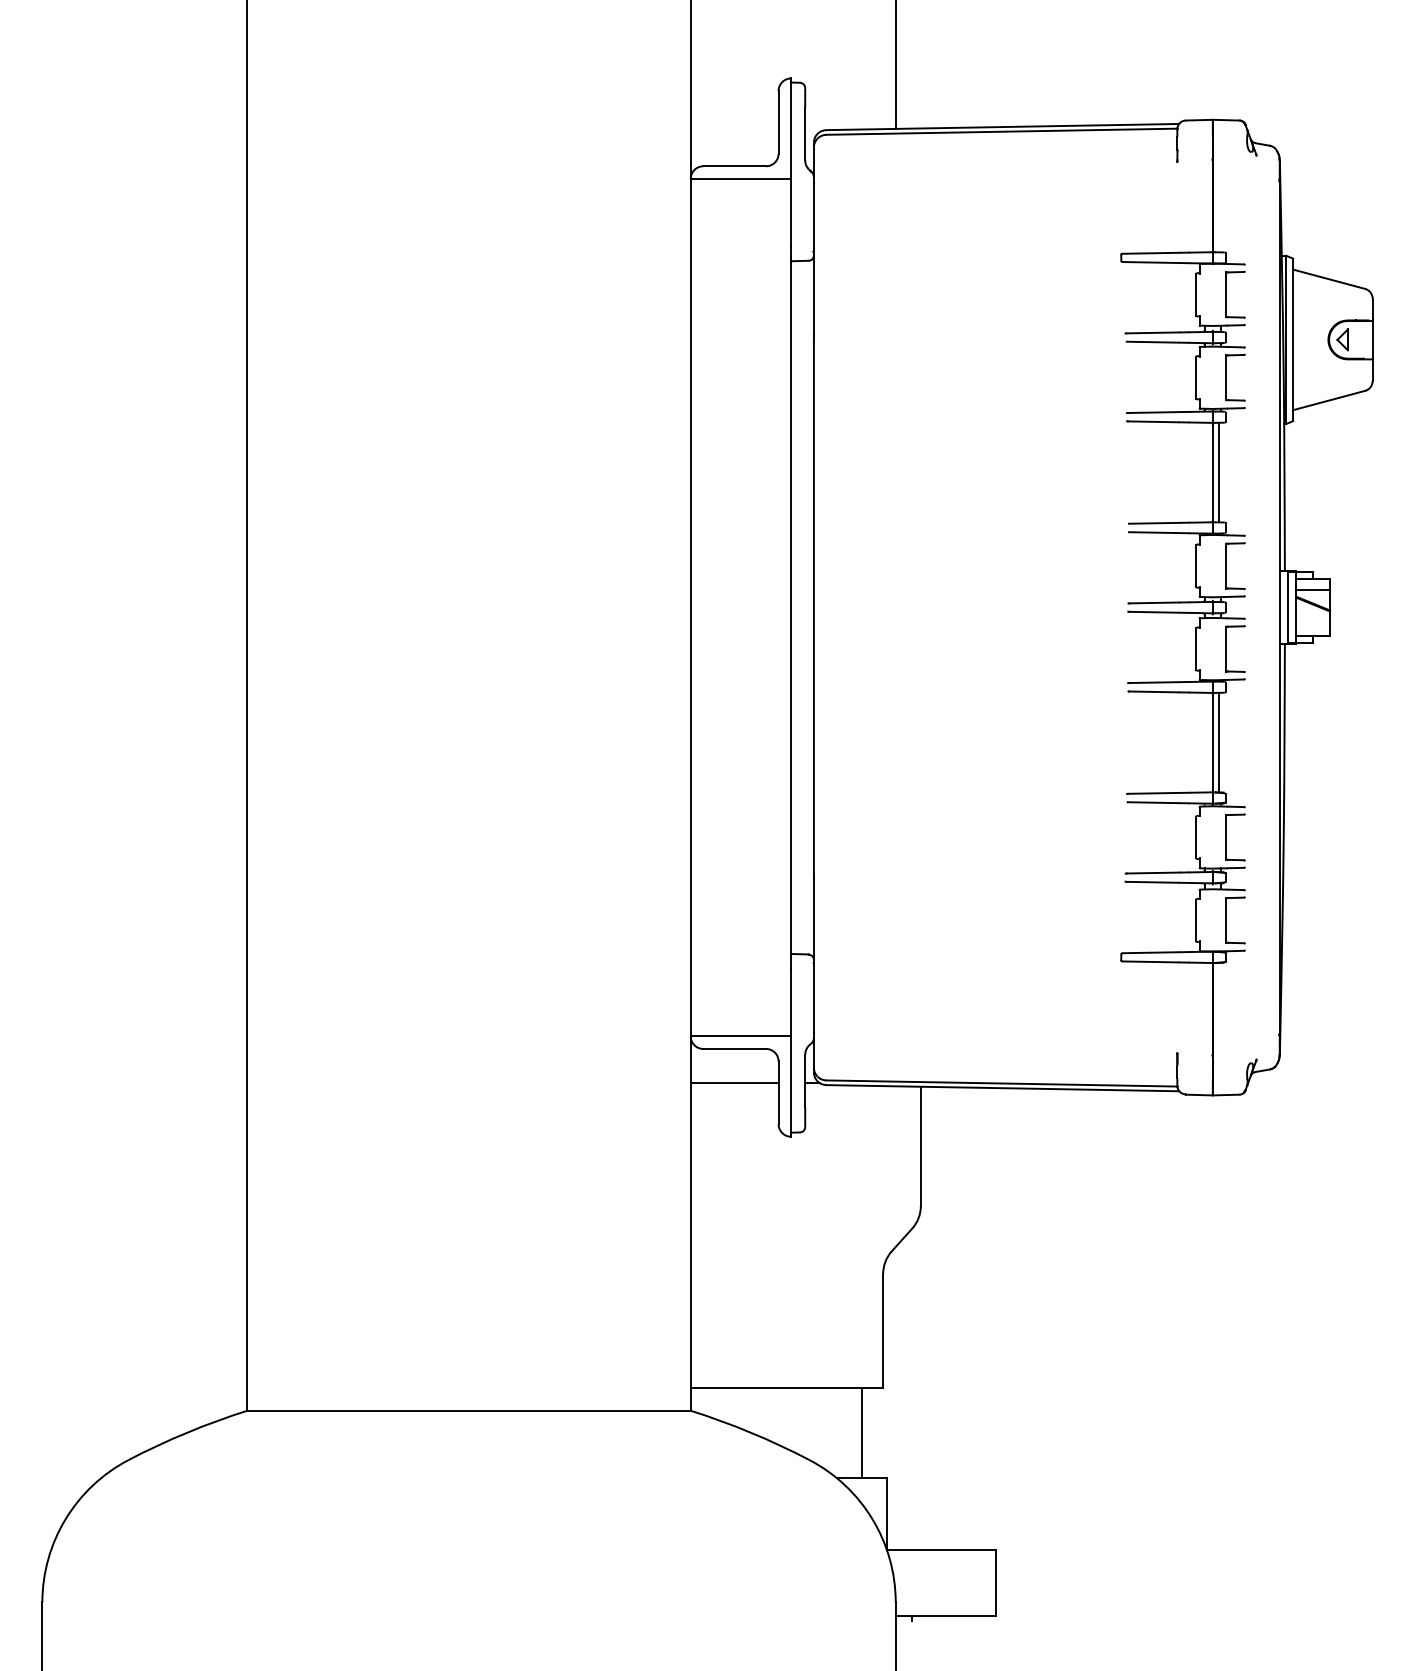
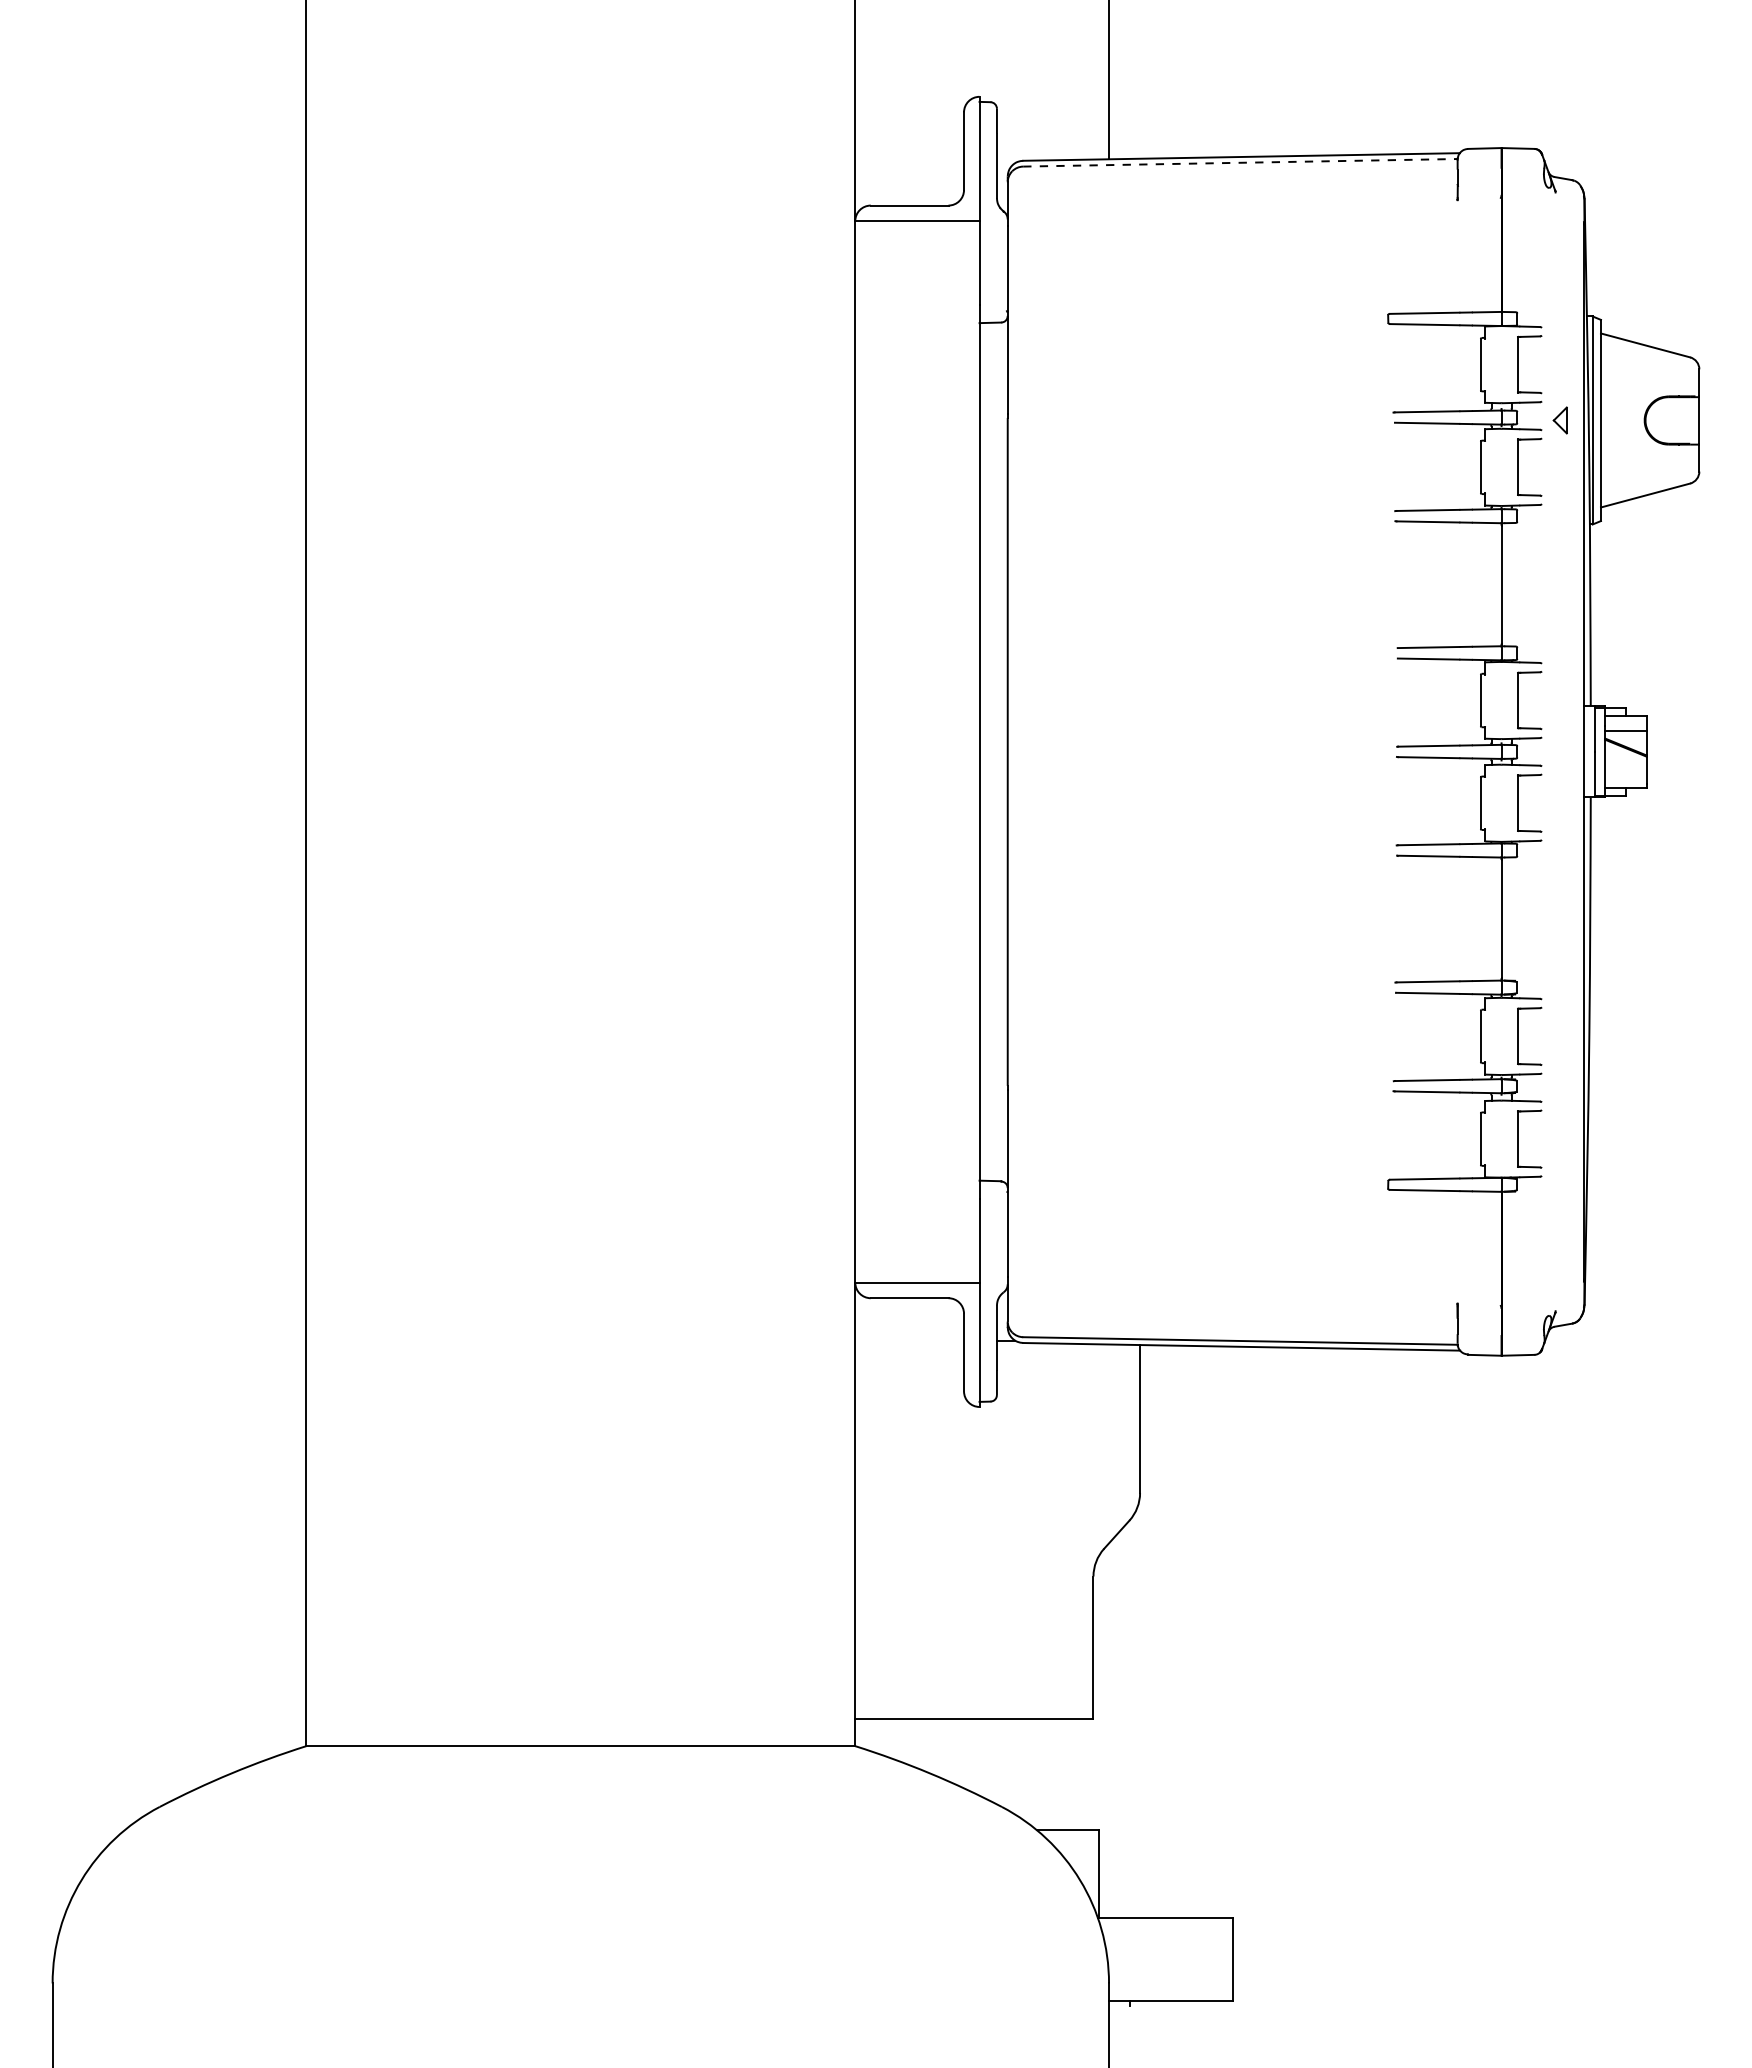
line: (1001, 131) -> (1240, 162), solid -> dashed
part: (1342, 339) -> (1559, 420), moved
line: (1219, 472) -> (1509, 584), removed
line: (1219, 742) -> (1509, 918), removed
line: (734, 1083) -> (909, 1340), removed
line: (862, 1432) -> (1067, 1773), removed

